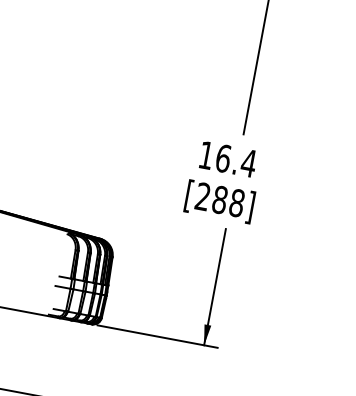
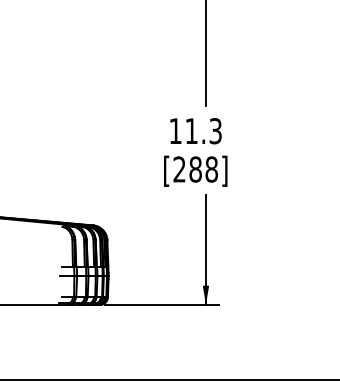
text: (235, 161) -> (203, 131), 16.4 -> 11.3

